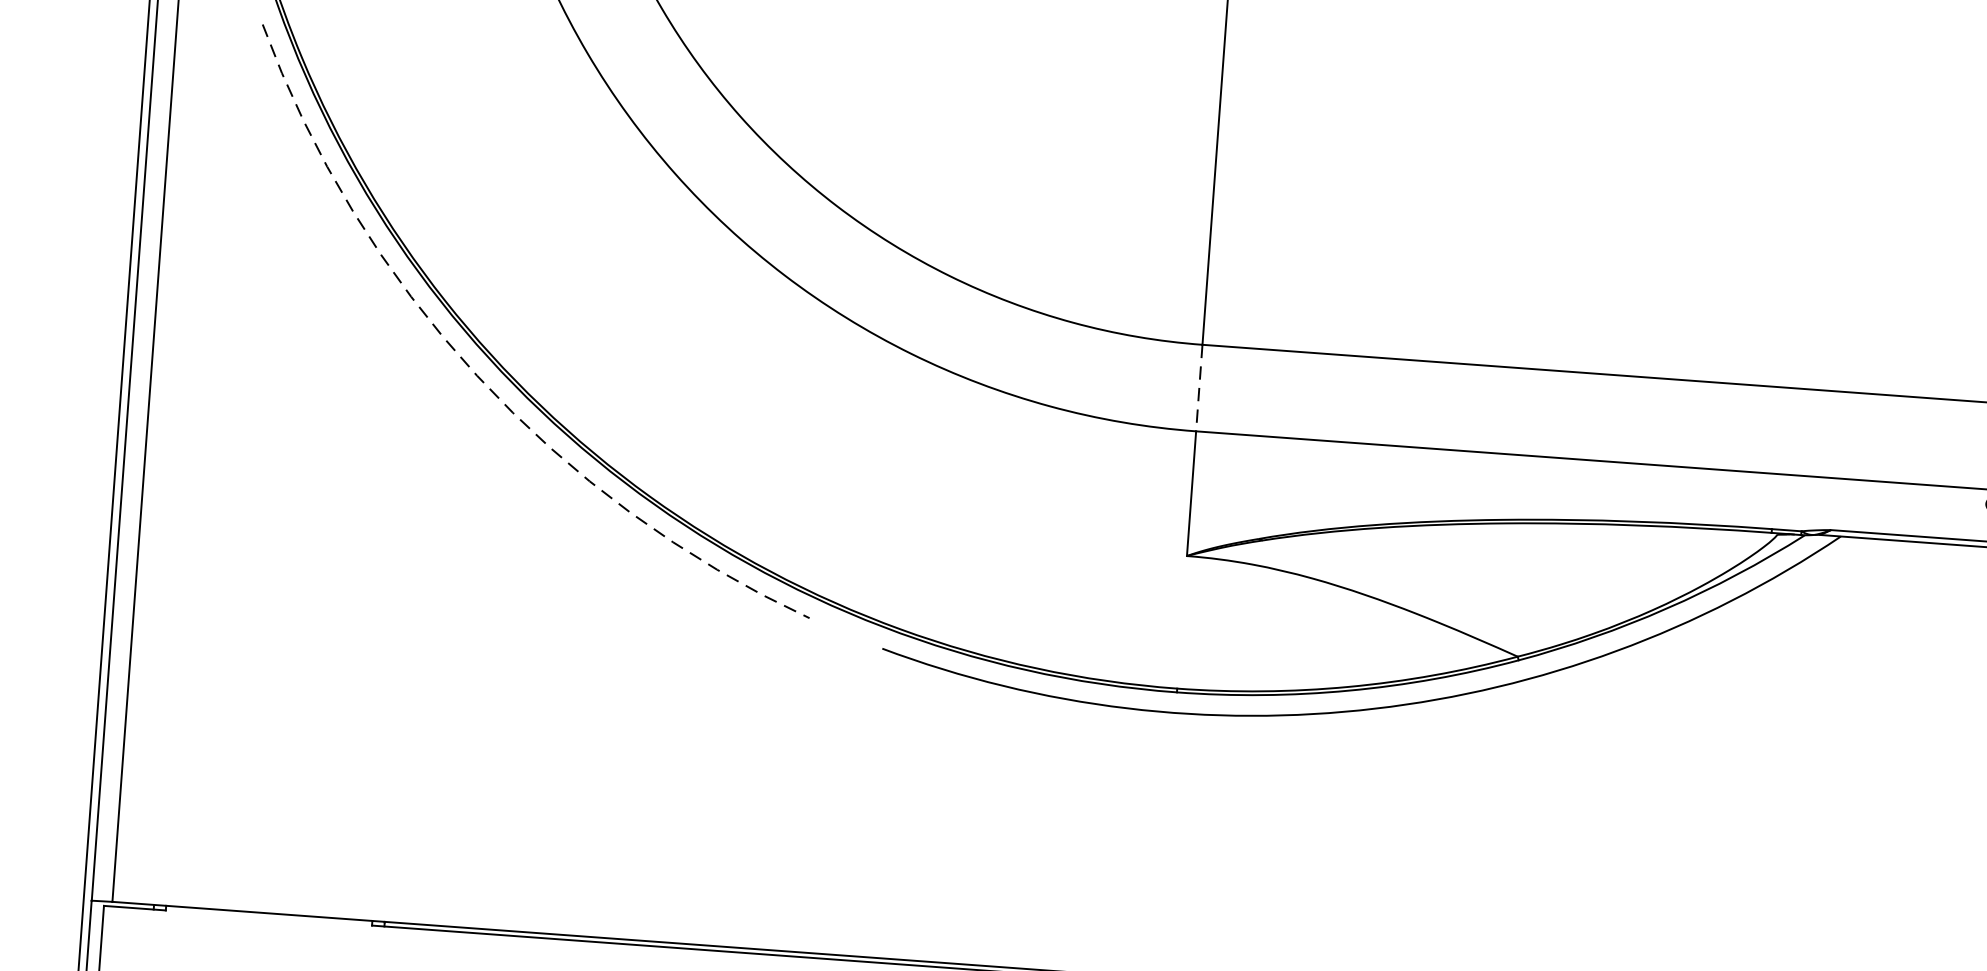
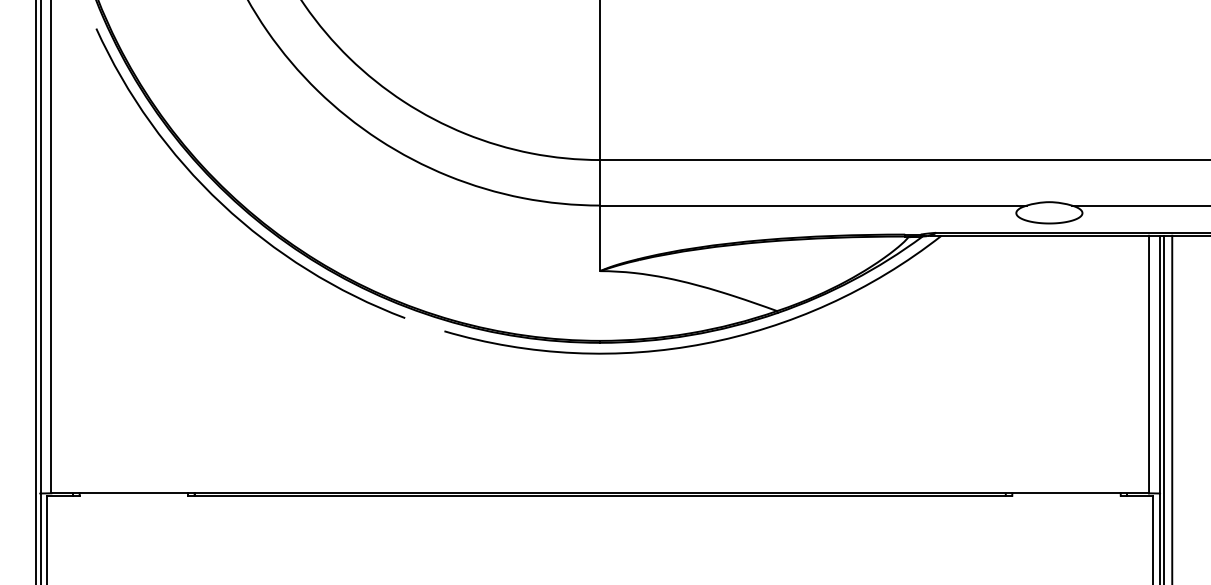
arc: (476, 376) -> (221, 204), dashed -> solid
line: (1199, 387) -> (600, 182), dashed -> solid

